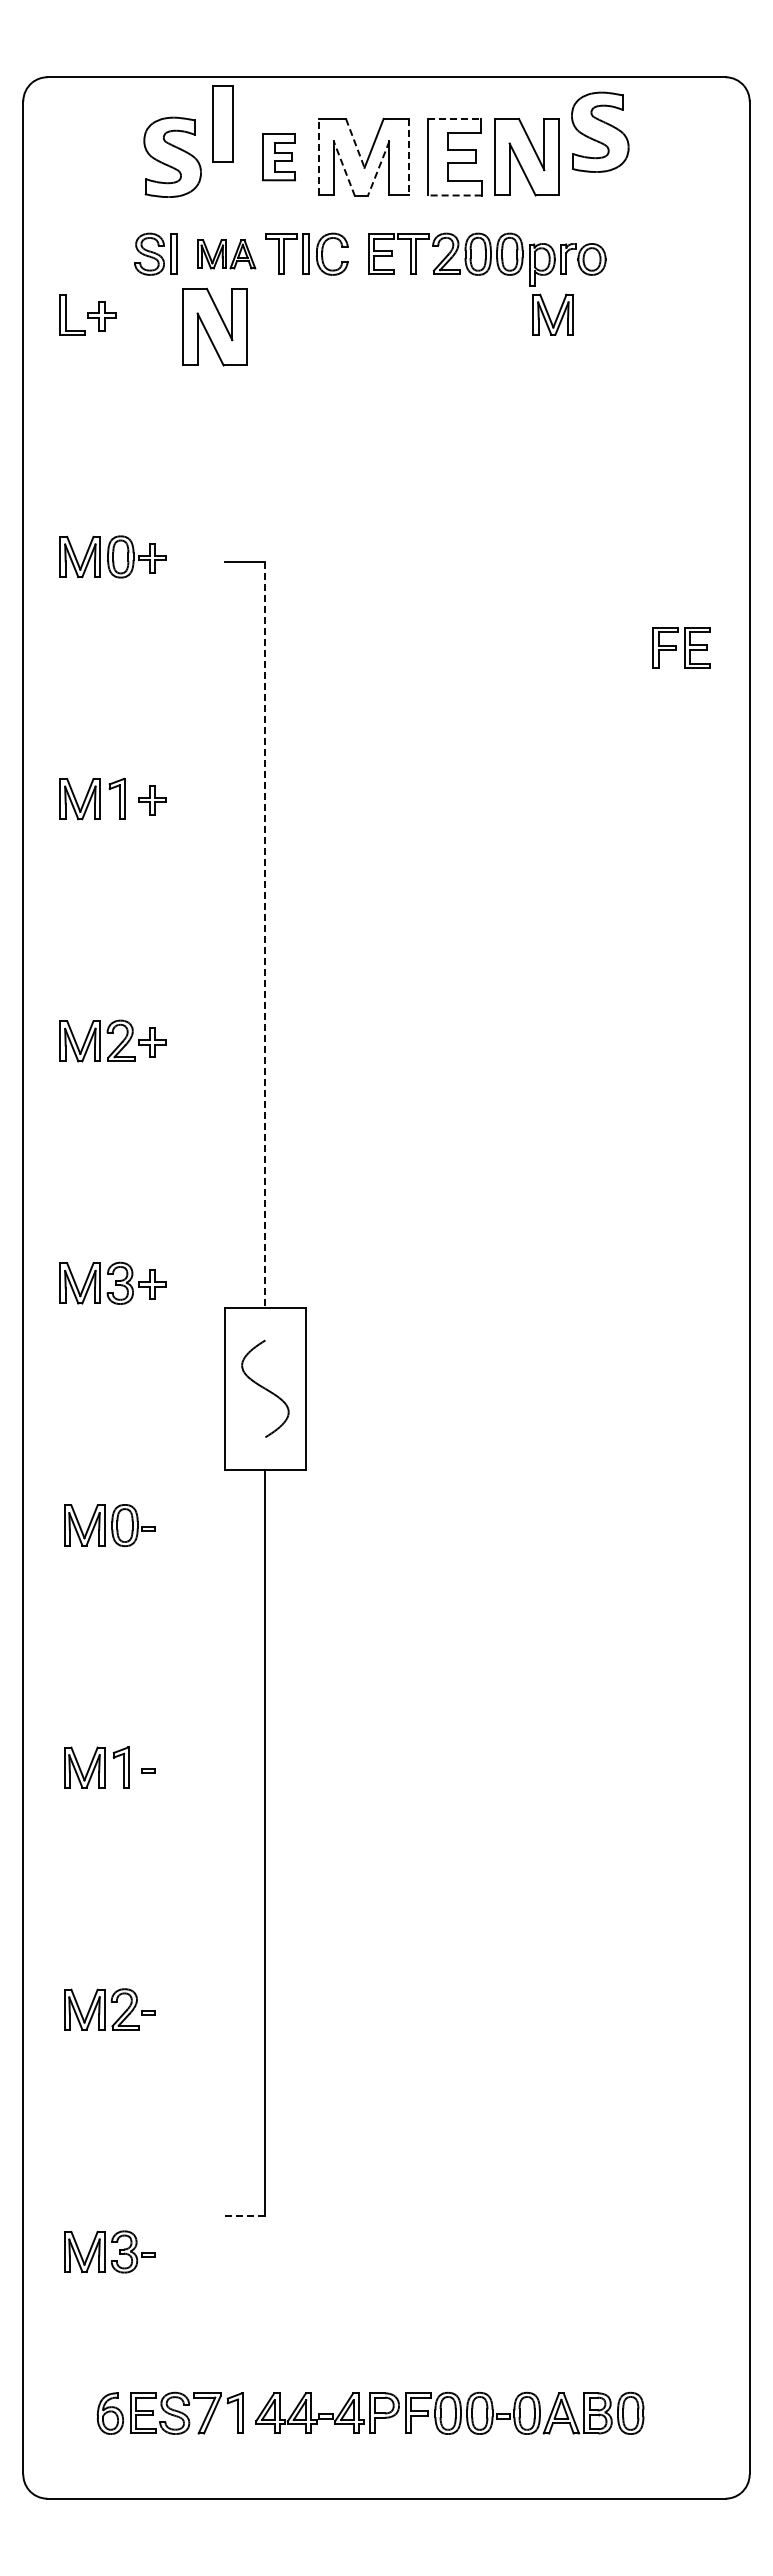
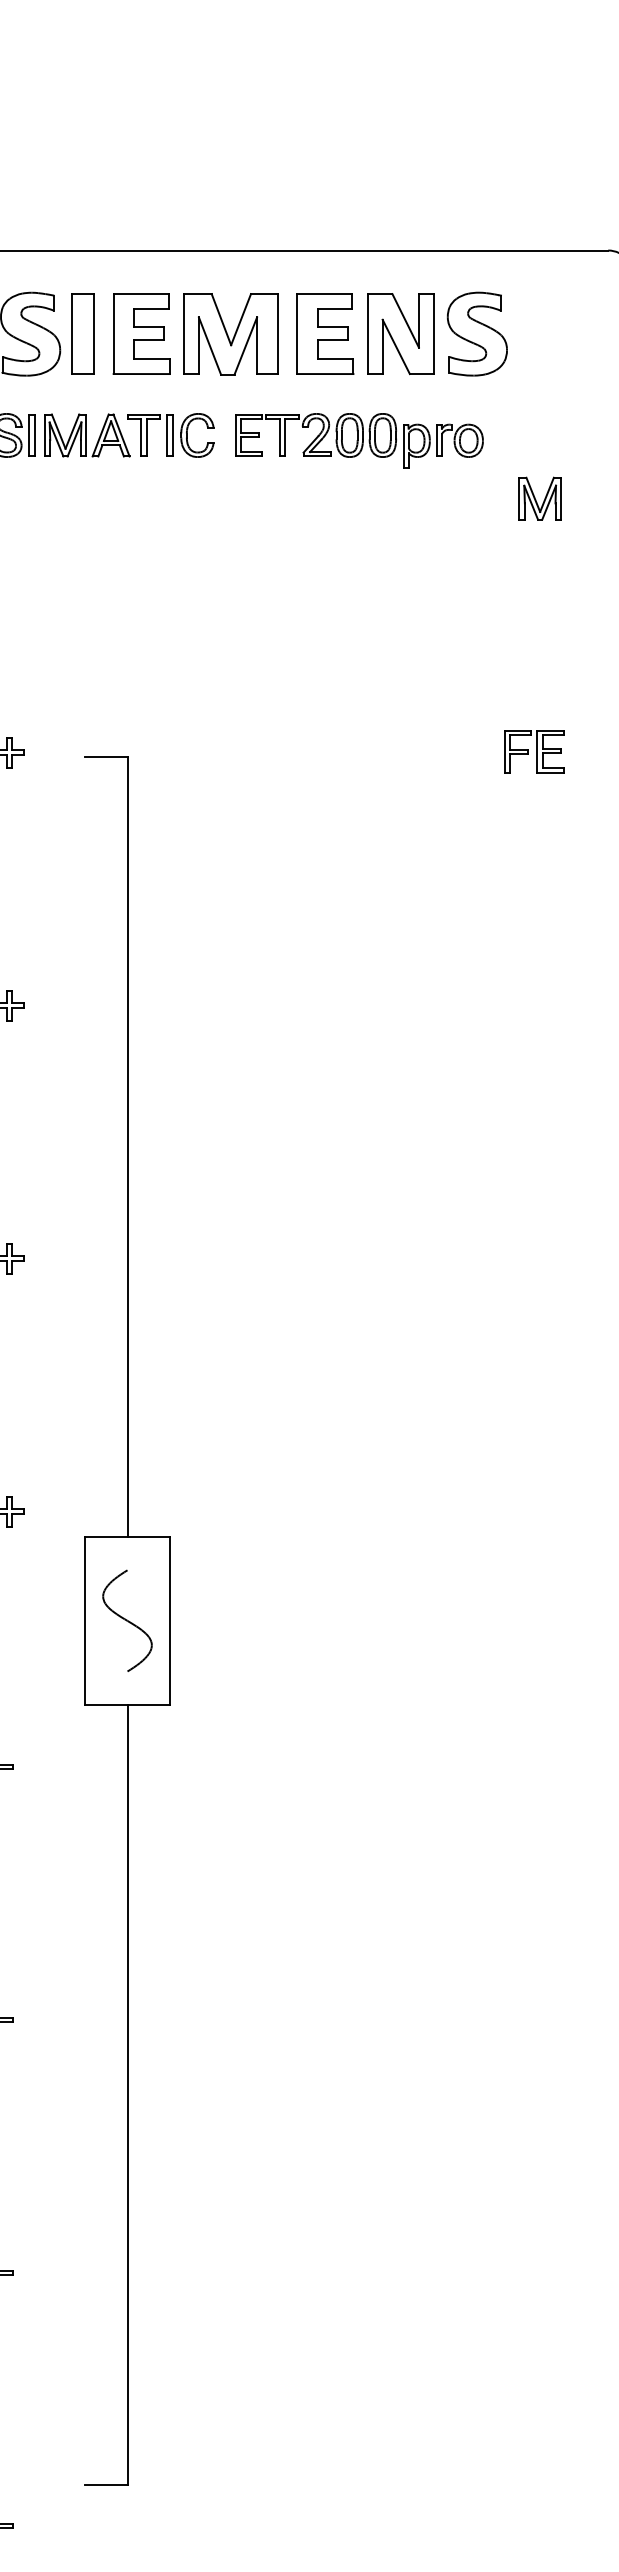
line: (454, 118) -> (325, 293), dashed -> solid
part: (222, 123) -> (82, 333), moved
part: (600, 131) -> (477, 333), moved
line: (355, 143) -> (221, 319), dashed -> solid
line: (319, 156) -> (184, 333), dashed -> solid
part: (278, 157) -> (141, 334), size x1.67
line: (408, 157) -> (277, 334), dashed -> solid
line: (344, 168) -> (210, 345), dashed -> solid
line: (378, 168) -> (245, 345), dashed -> solid
line: (454, 195) -> (325, 374), dashed -> solid
part: (226, 254) -> (86, 435), size x1.43
part: (552, 314) -> (539, 498), moved
part: (214, 327) -> (74, 511), removed
part: (681, 647) -> (534, 751), moved
line: (265, 935) -> (127, 1147), dashed -> solid
line: (244, 2216) -> (105, 2485), dashed -> solid

